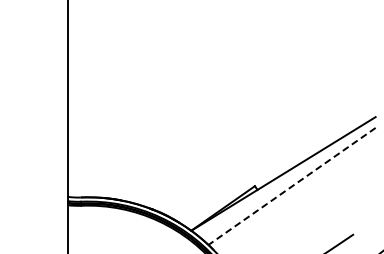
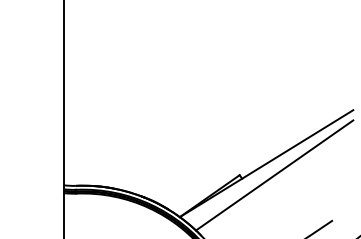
line: (291, 186) -> (274, 175), dashed -> solid

